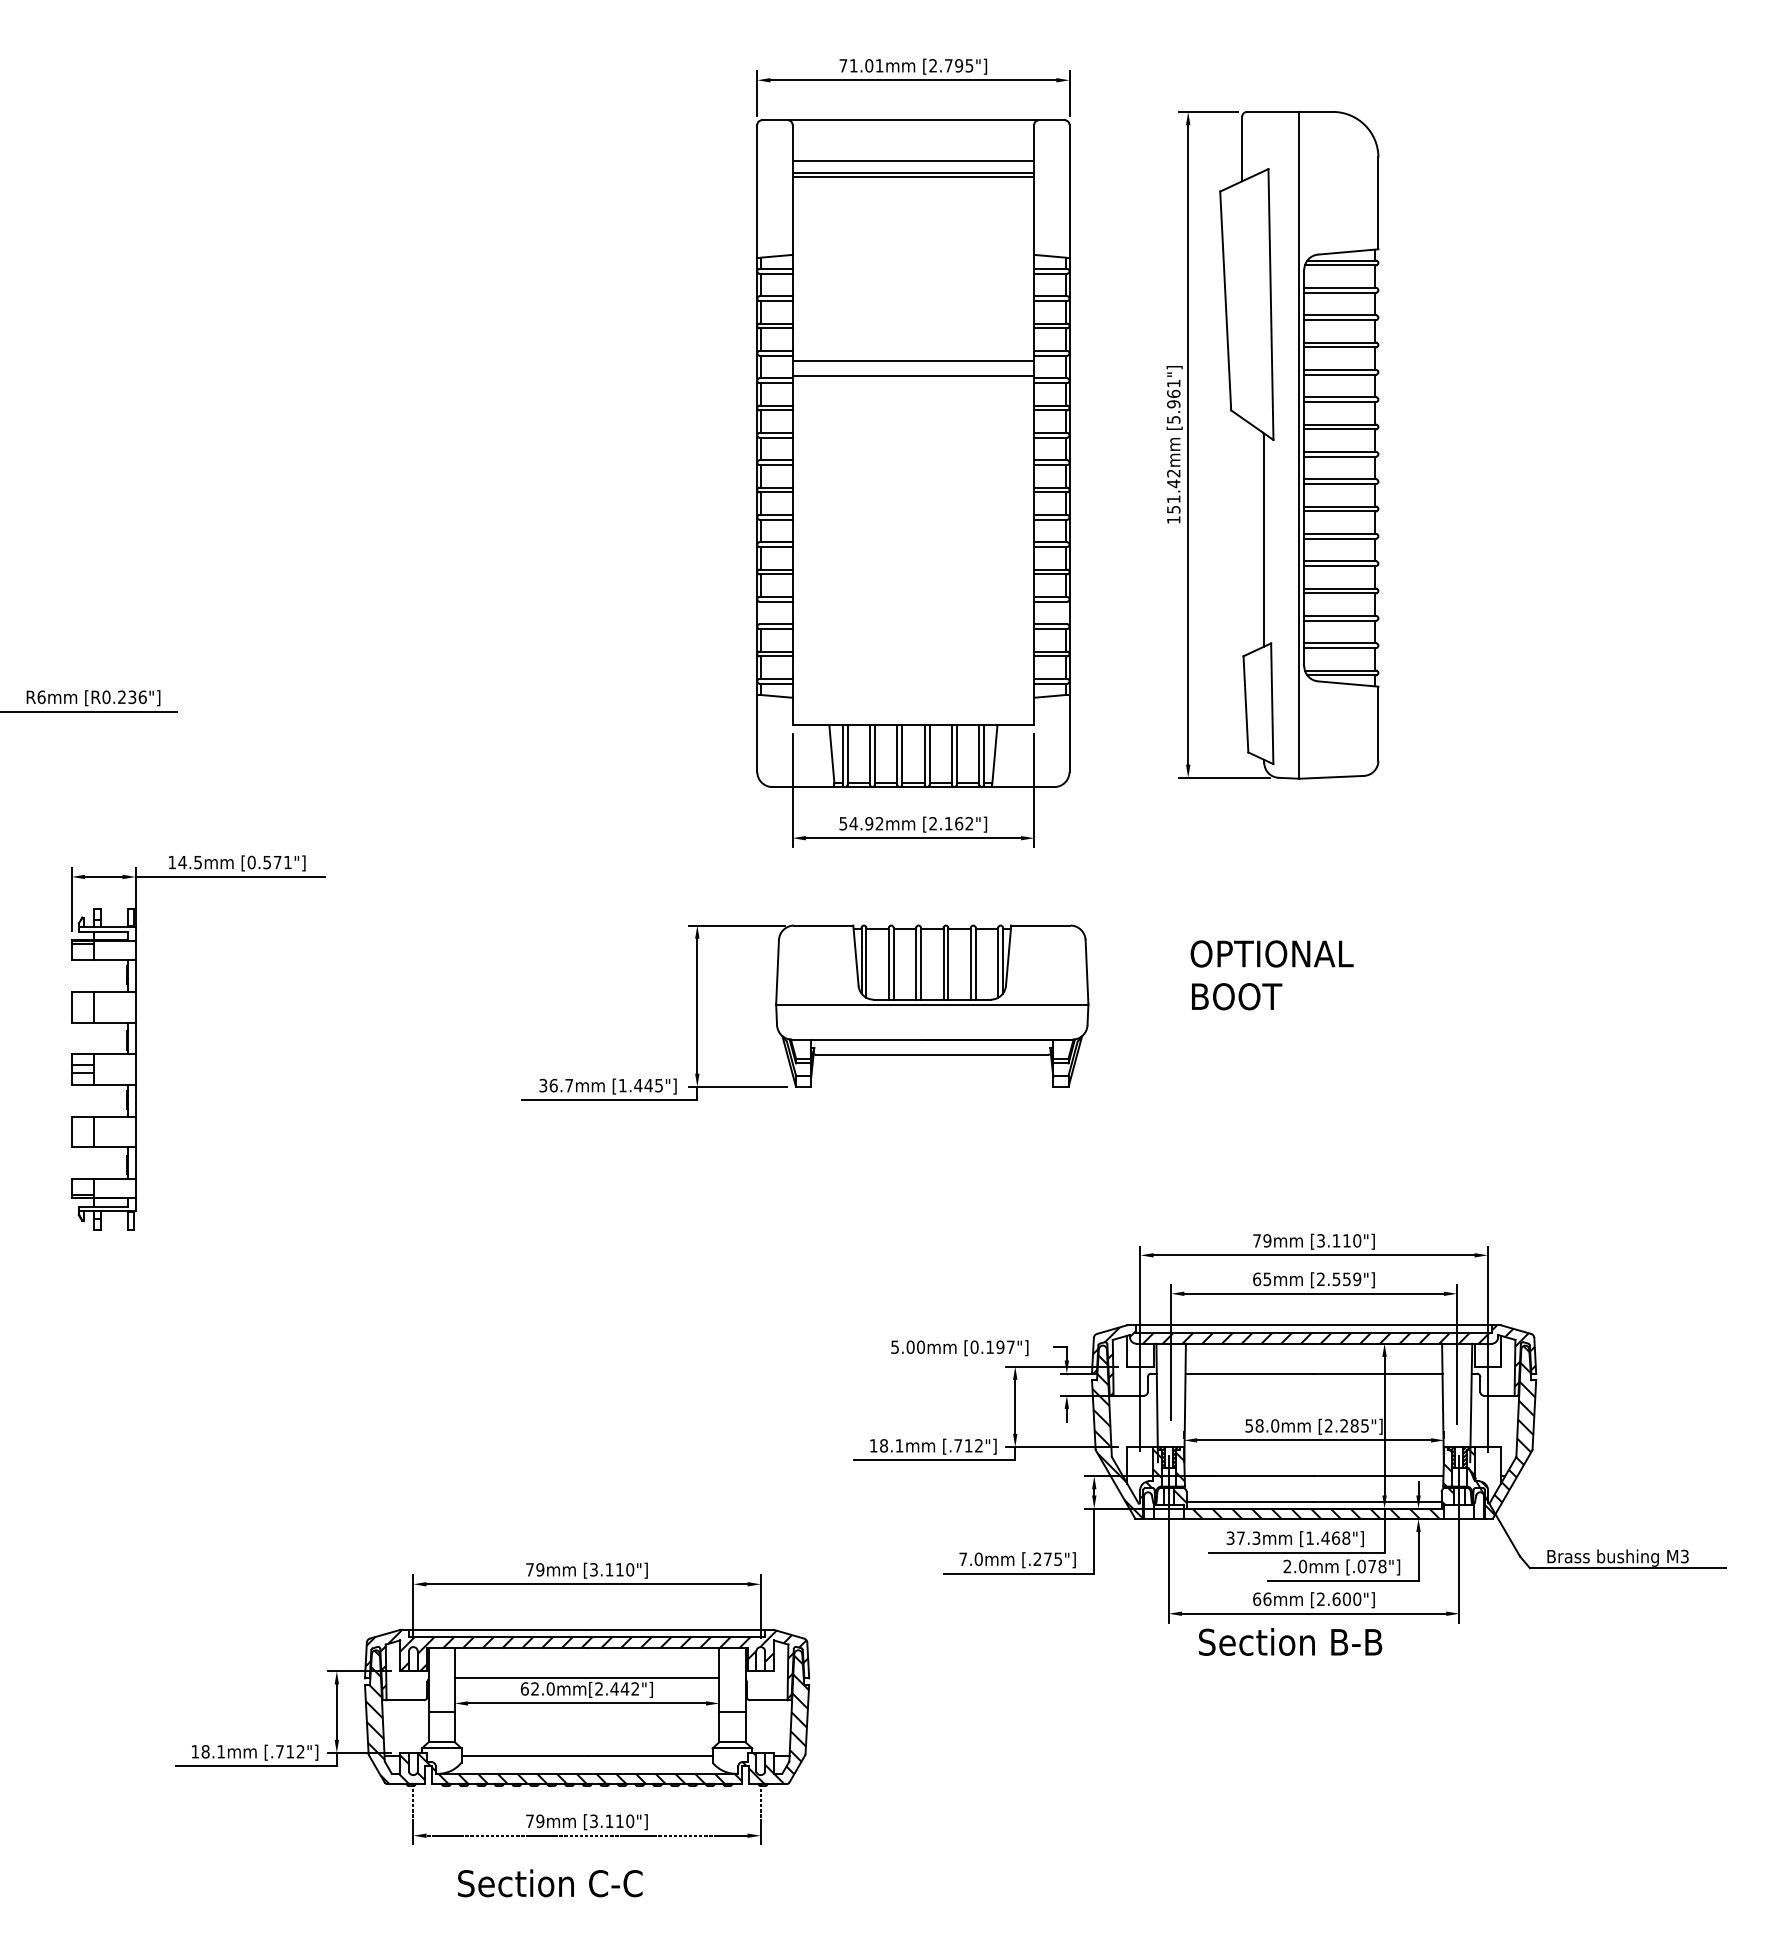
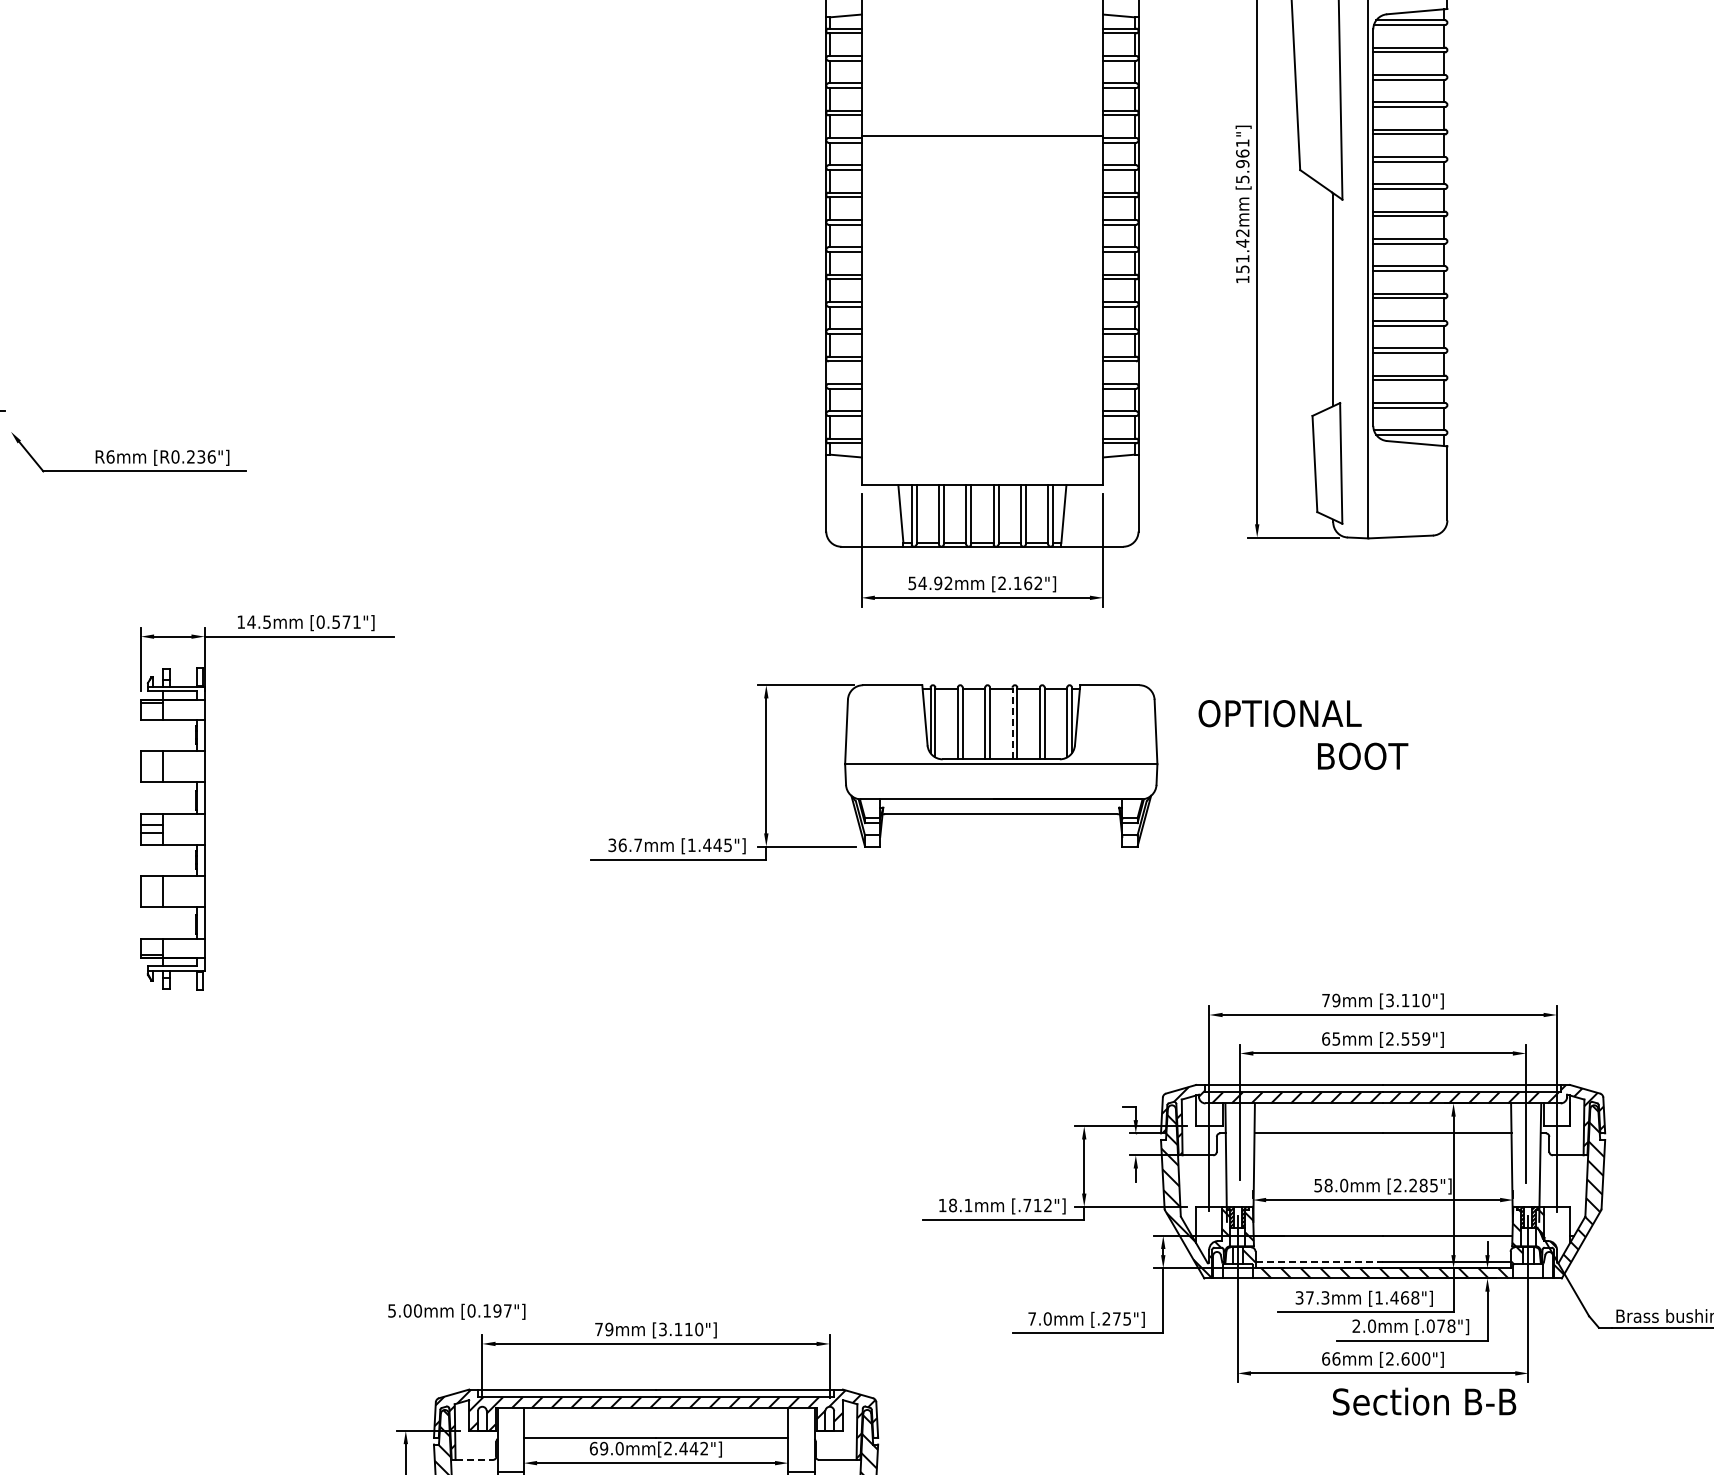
line: (913, 360) -> (982, 120), removed
text: (1271, 953) -> (1279, 713), moved
line: (943, 963) -> (1012, 723), solid -> dashed
text: (1237, 996) -> (1363, 756), moved
text: (959, 1348) -> (456, 1312), moved
line: (1250, 1502) -> (1319, 1262), solid -> dashed
text: (1290, 1641) -> (1424, 1401), moved
text: (535, 1688) -> (604, 1448), 62.0mm[2.442"] -> 69.0mm[2.442"]
line: (405, 1700) -> (474, 1460), solid -> dashed

